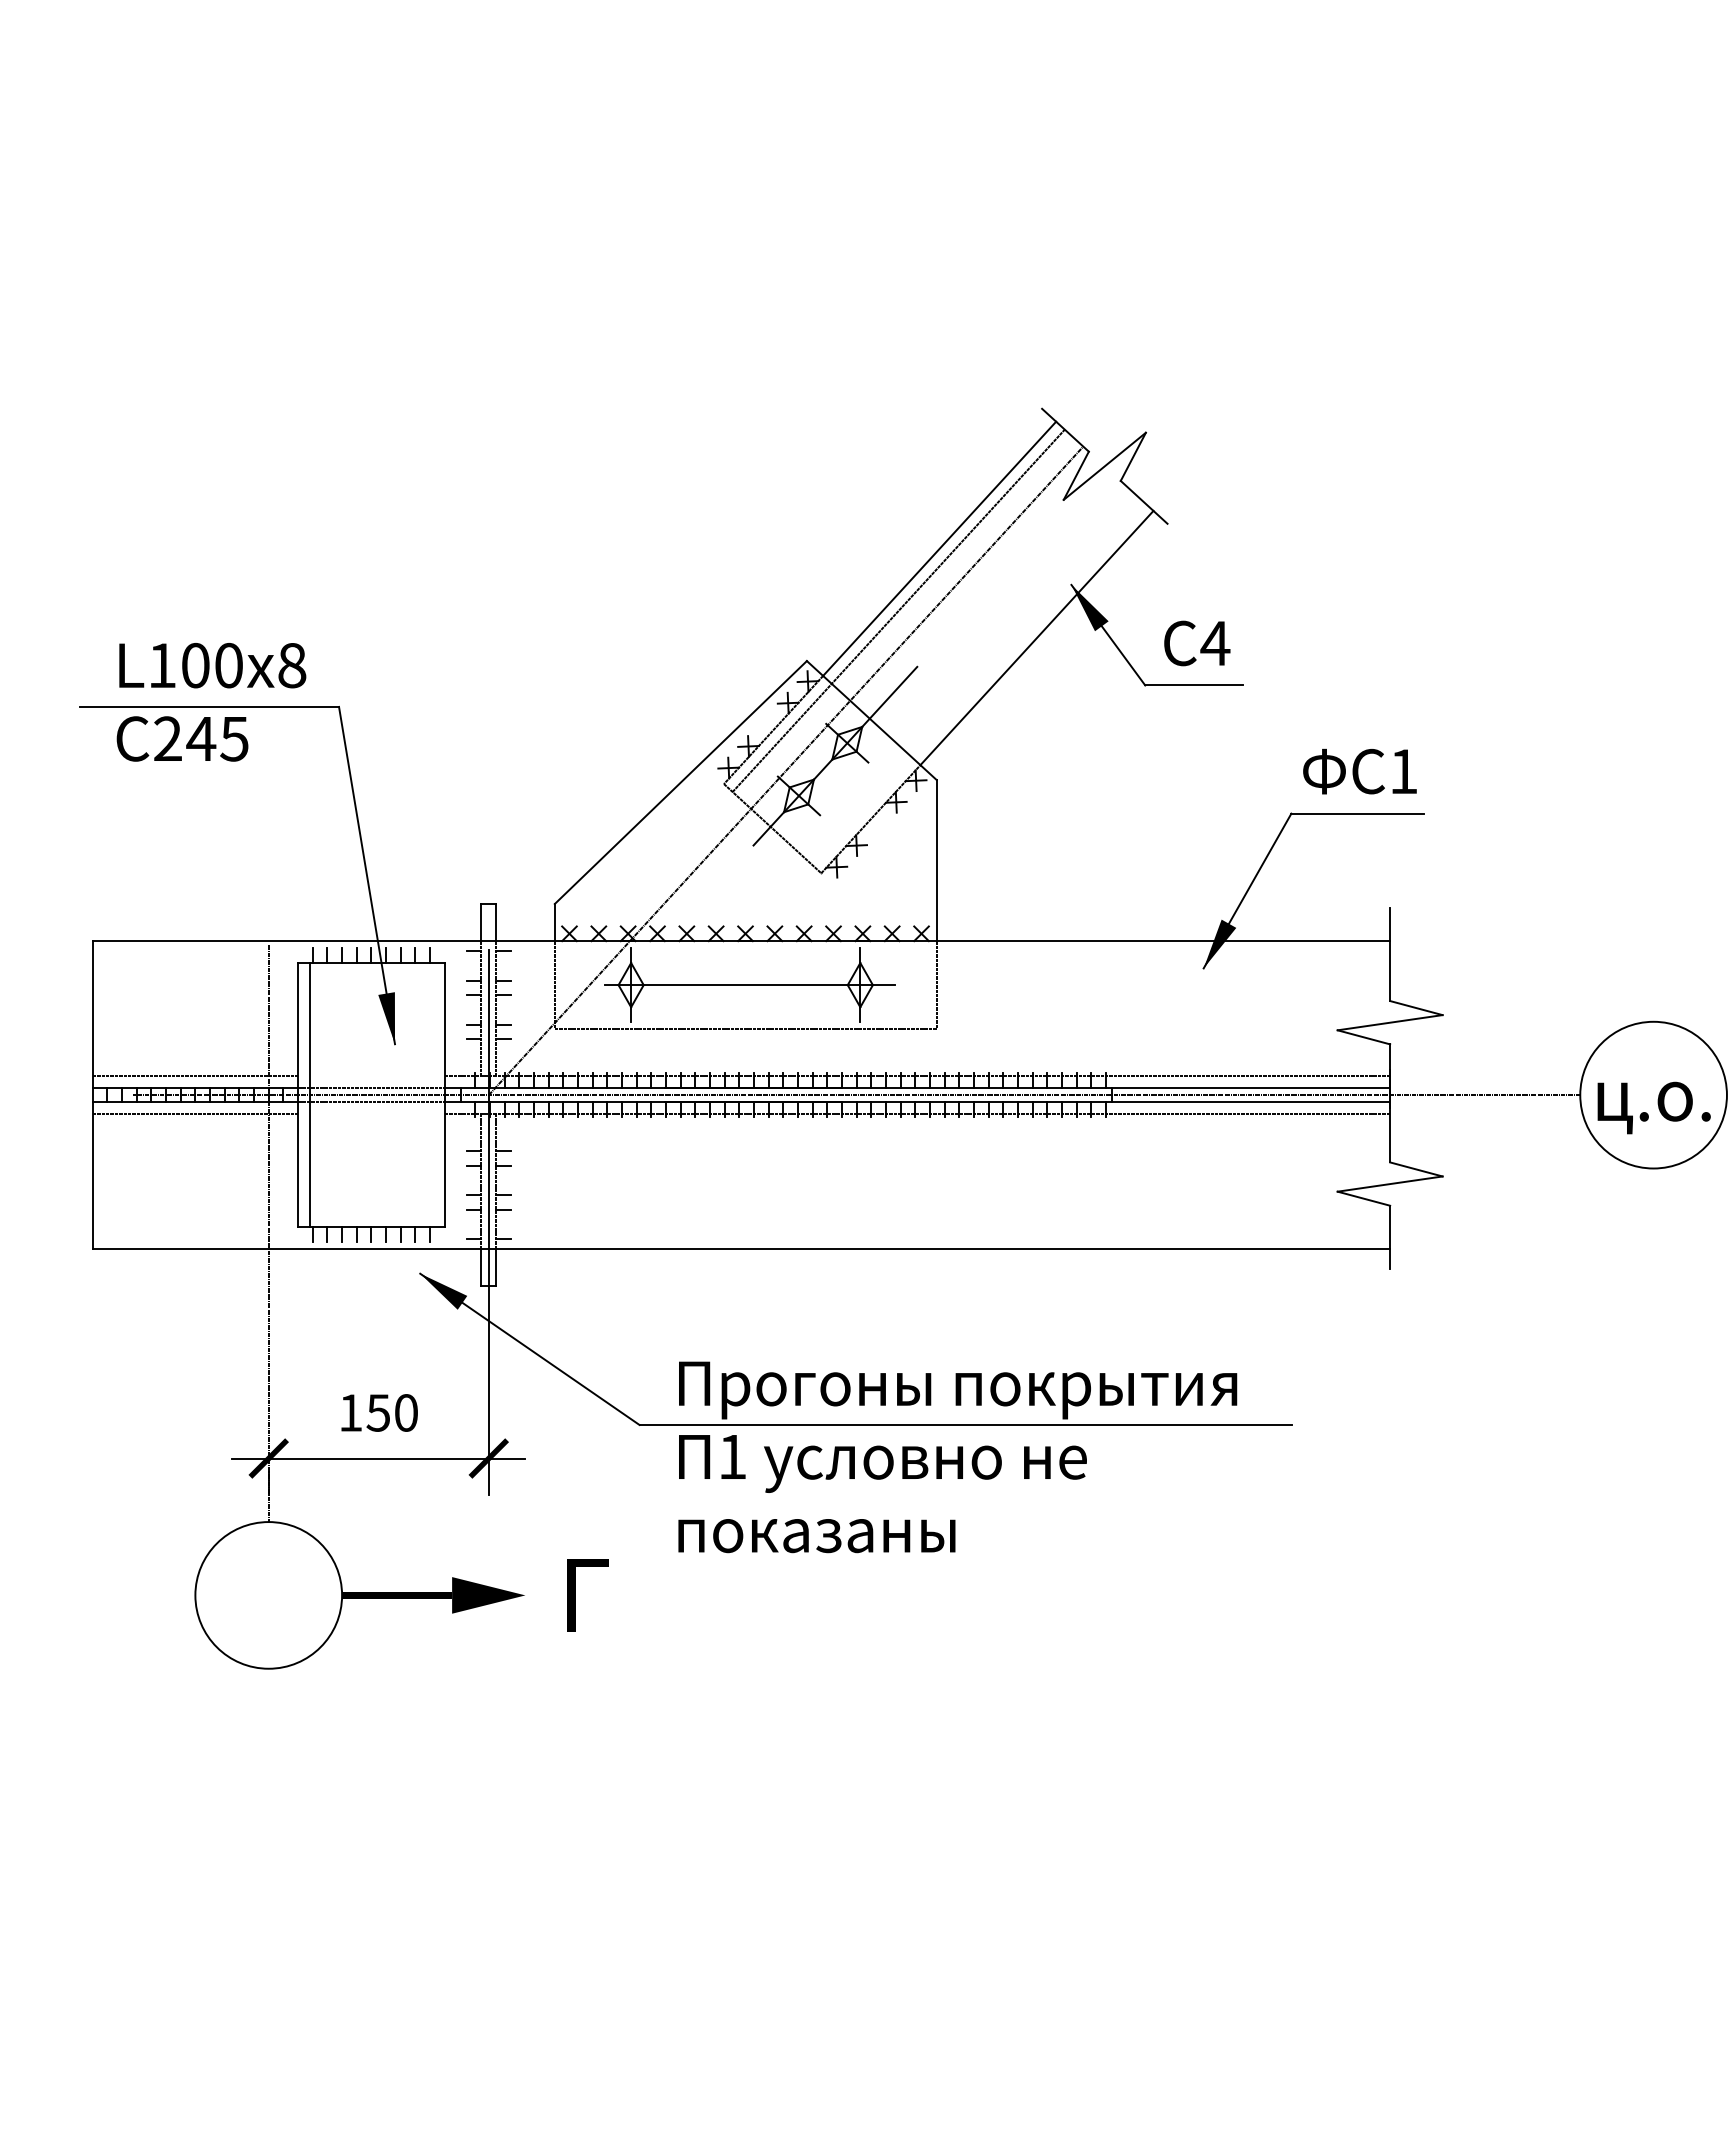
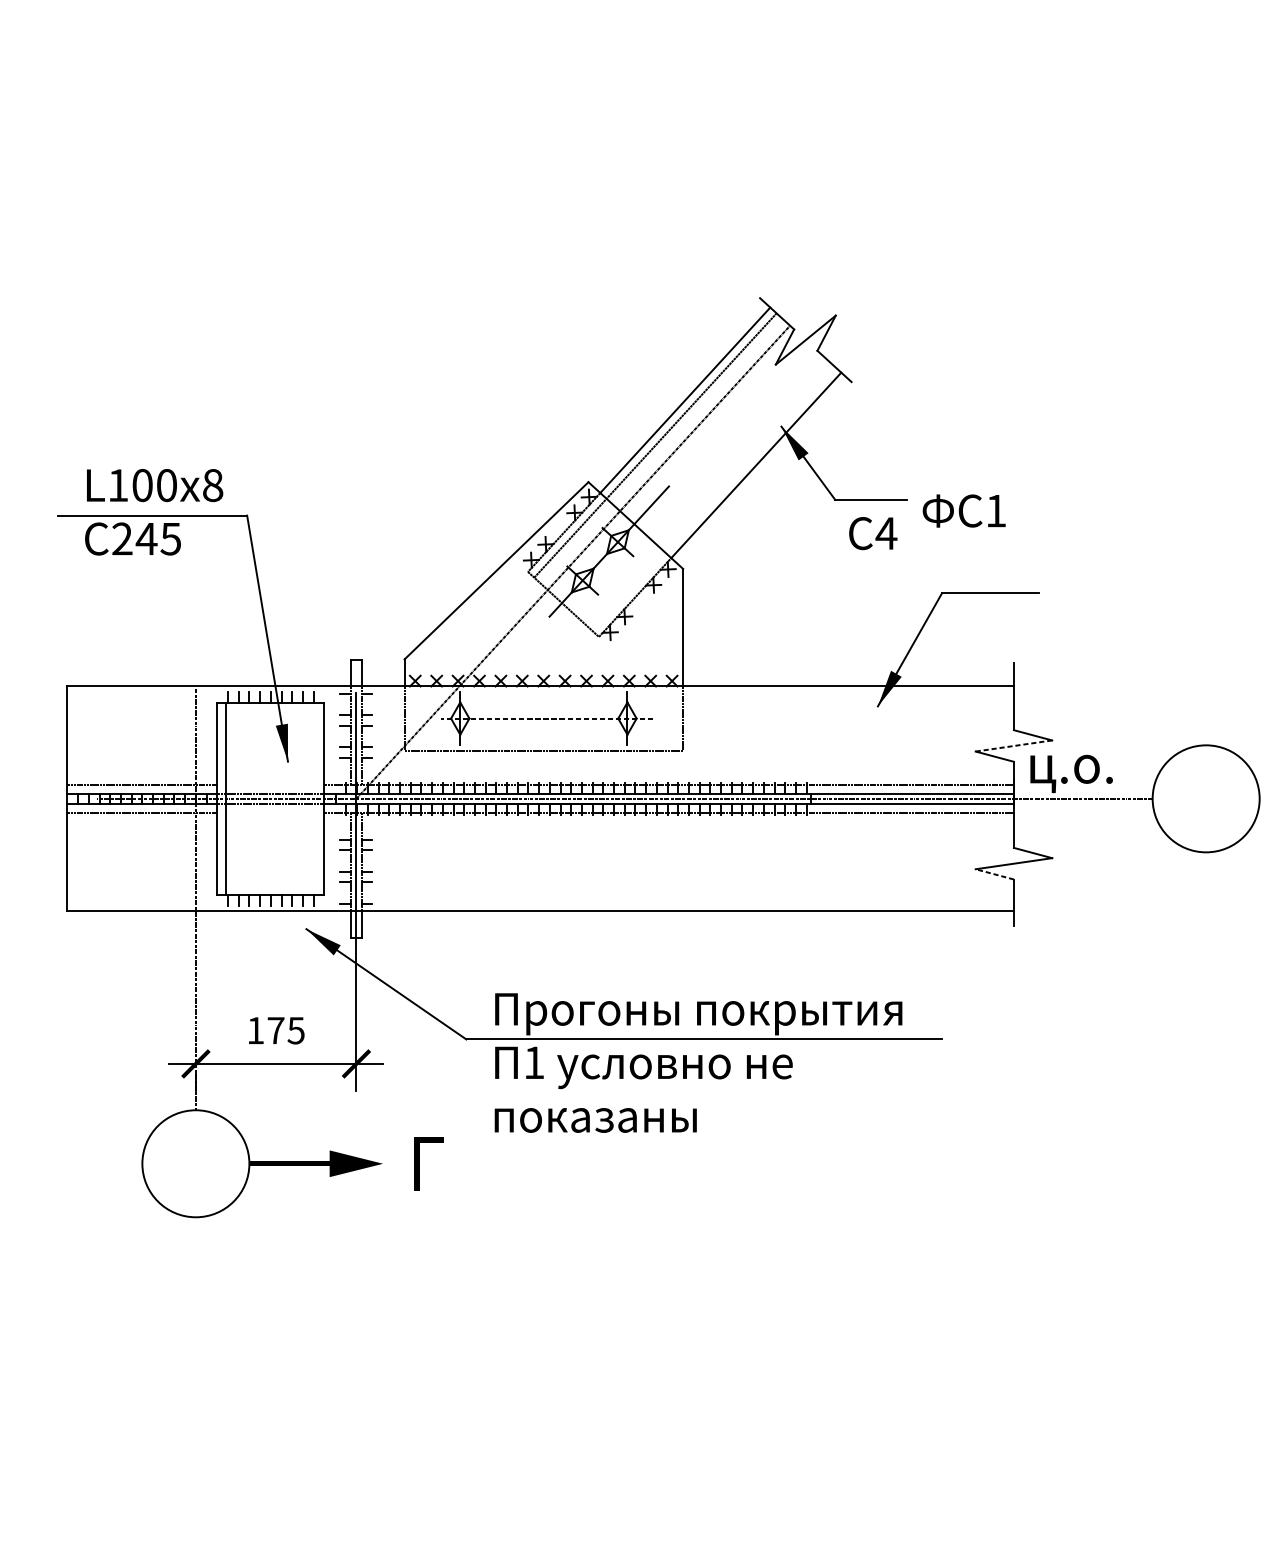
text: (1197, 643) -> (873, 533), moved
text: (1359, 771) -> (963, 510), moved
line: (749, 985) -> (546, 718), solid -> dashed
line: (1389, 1022) -> (1013, 745), solid -> dashed
text: (1653, 1107) -> (1071, 773), moved
line: (1363, 1198) -> (994, 874), solid -> dashed
text: (391, 1412) -> (285, 1030), 150 -> 175

